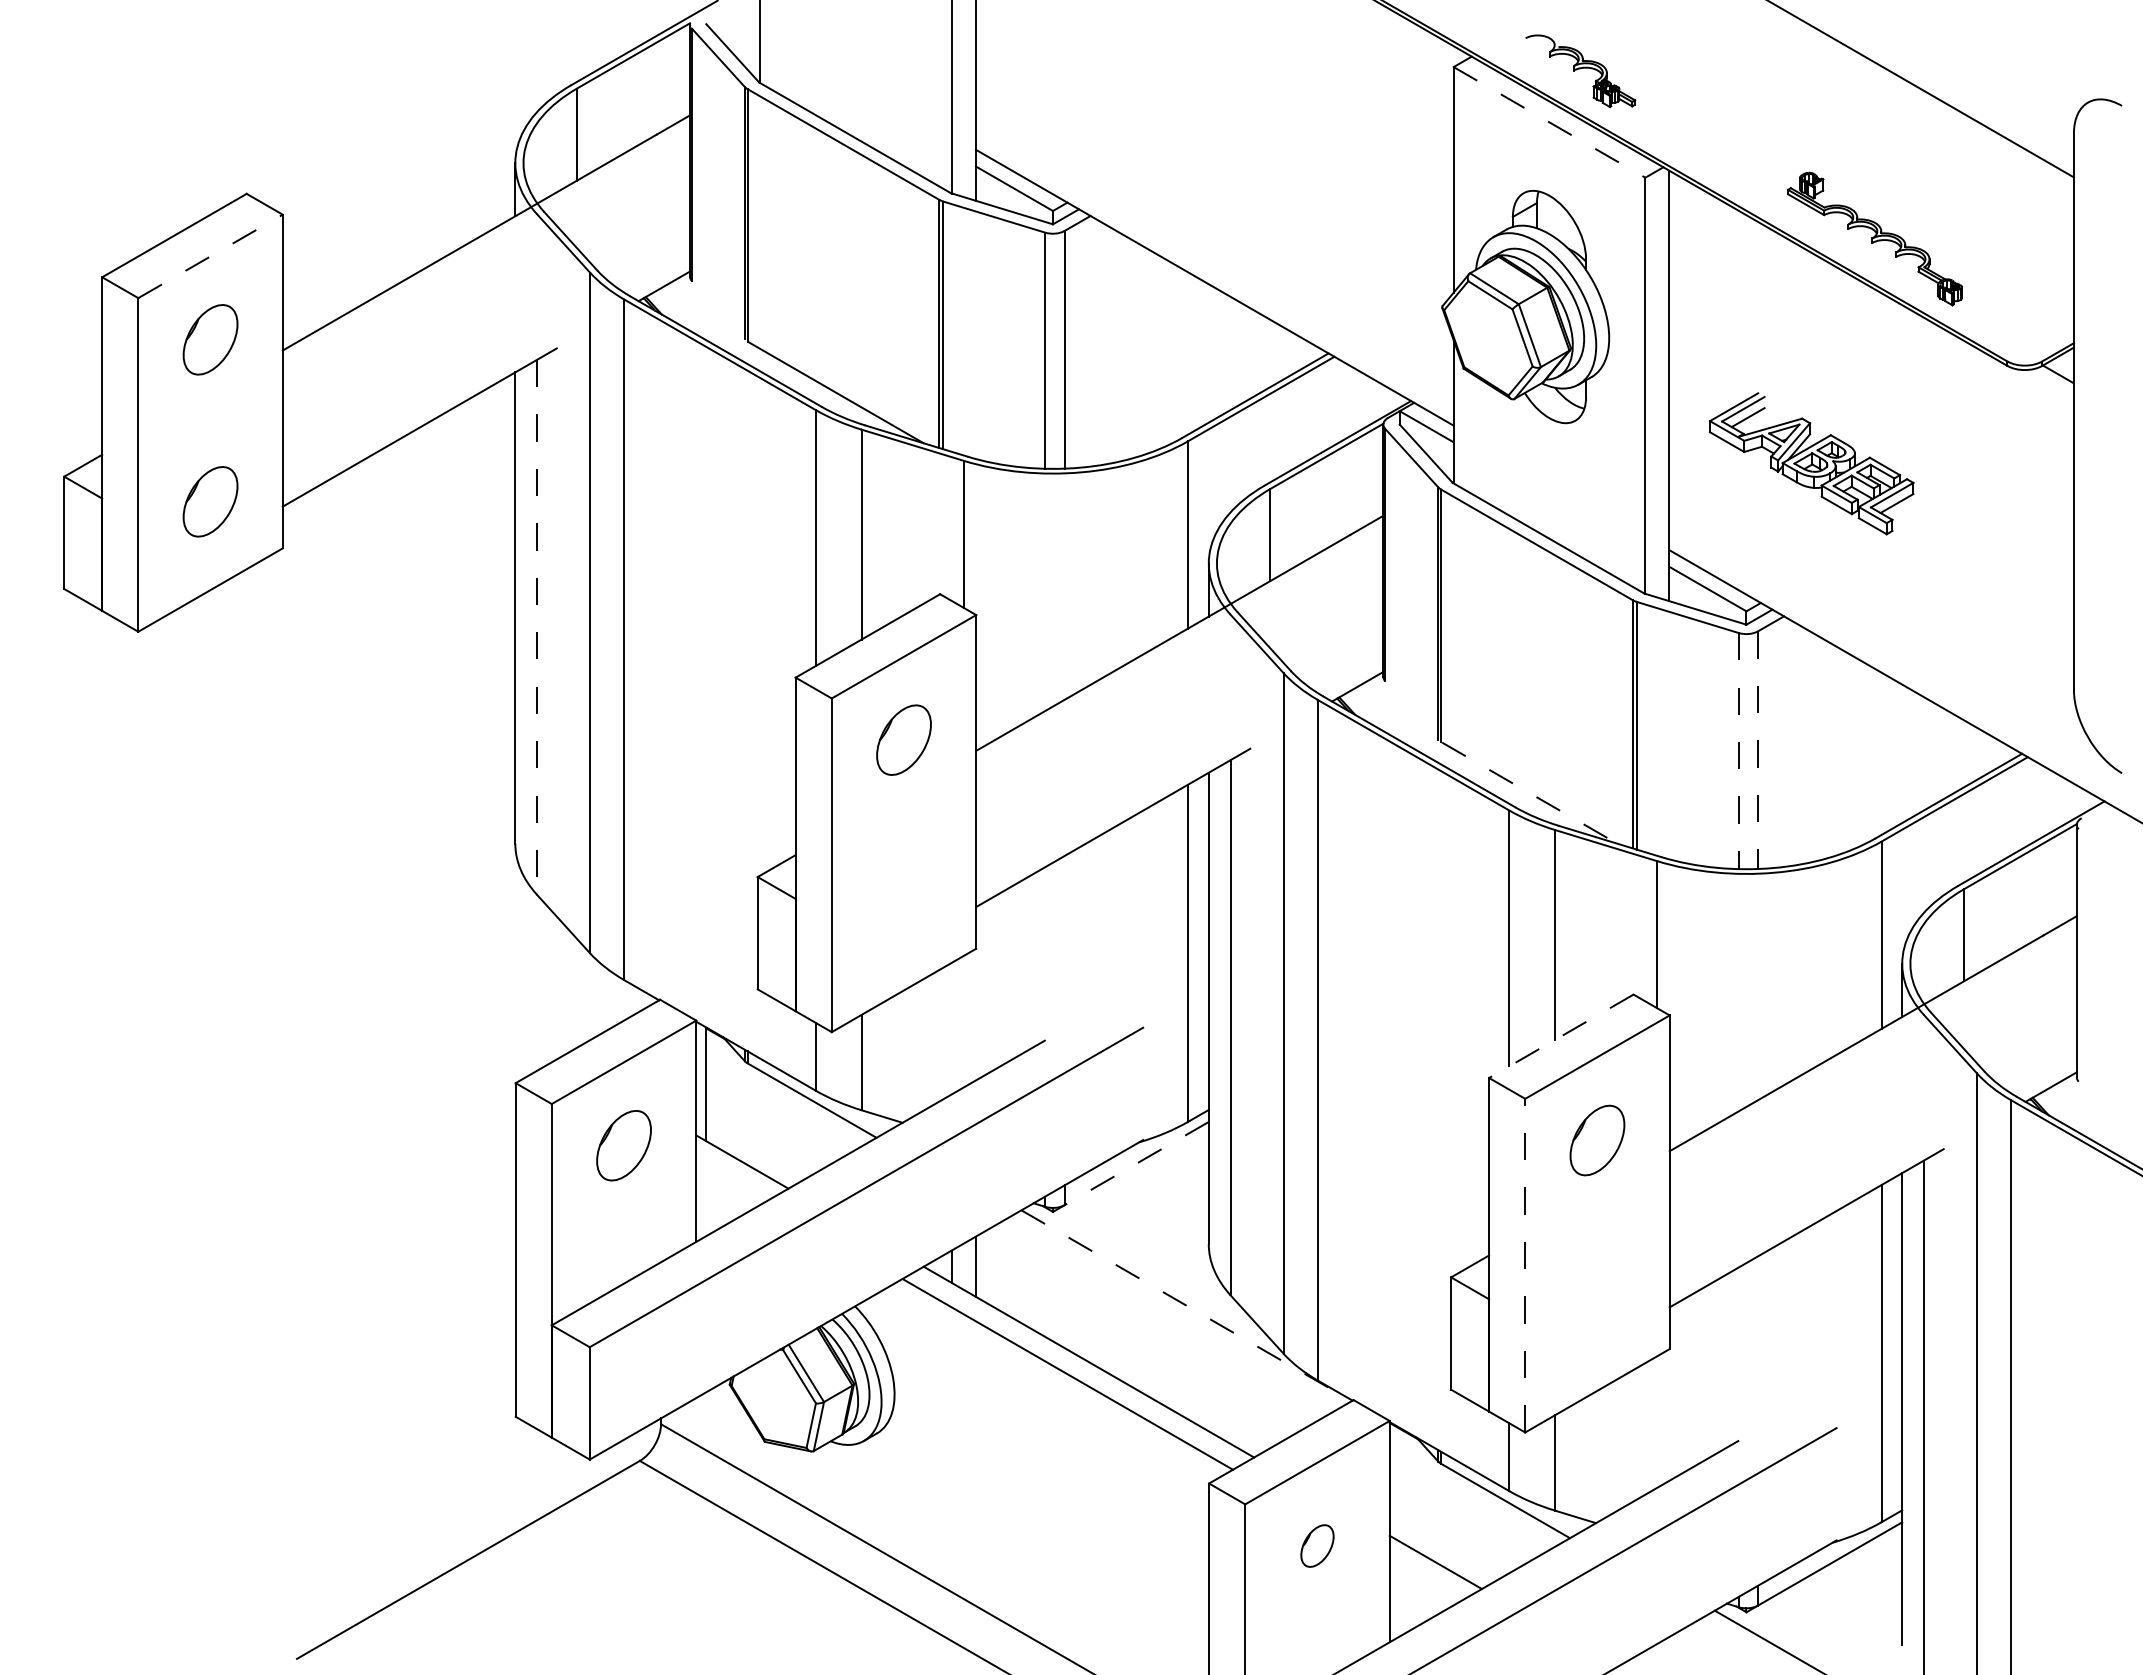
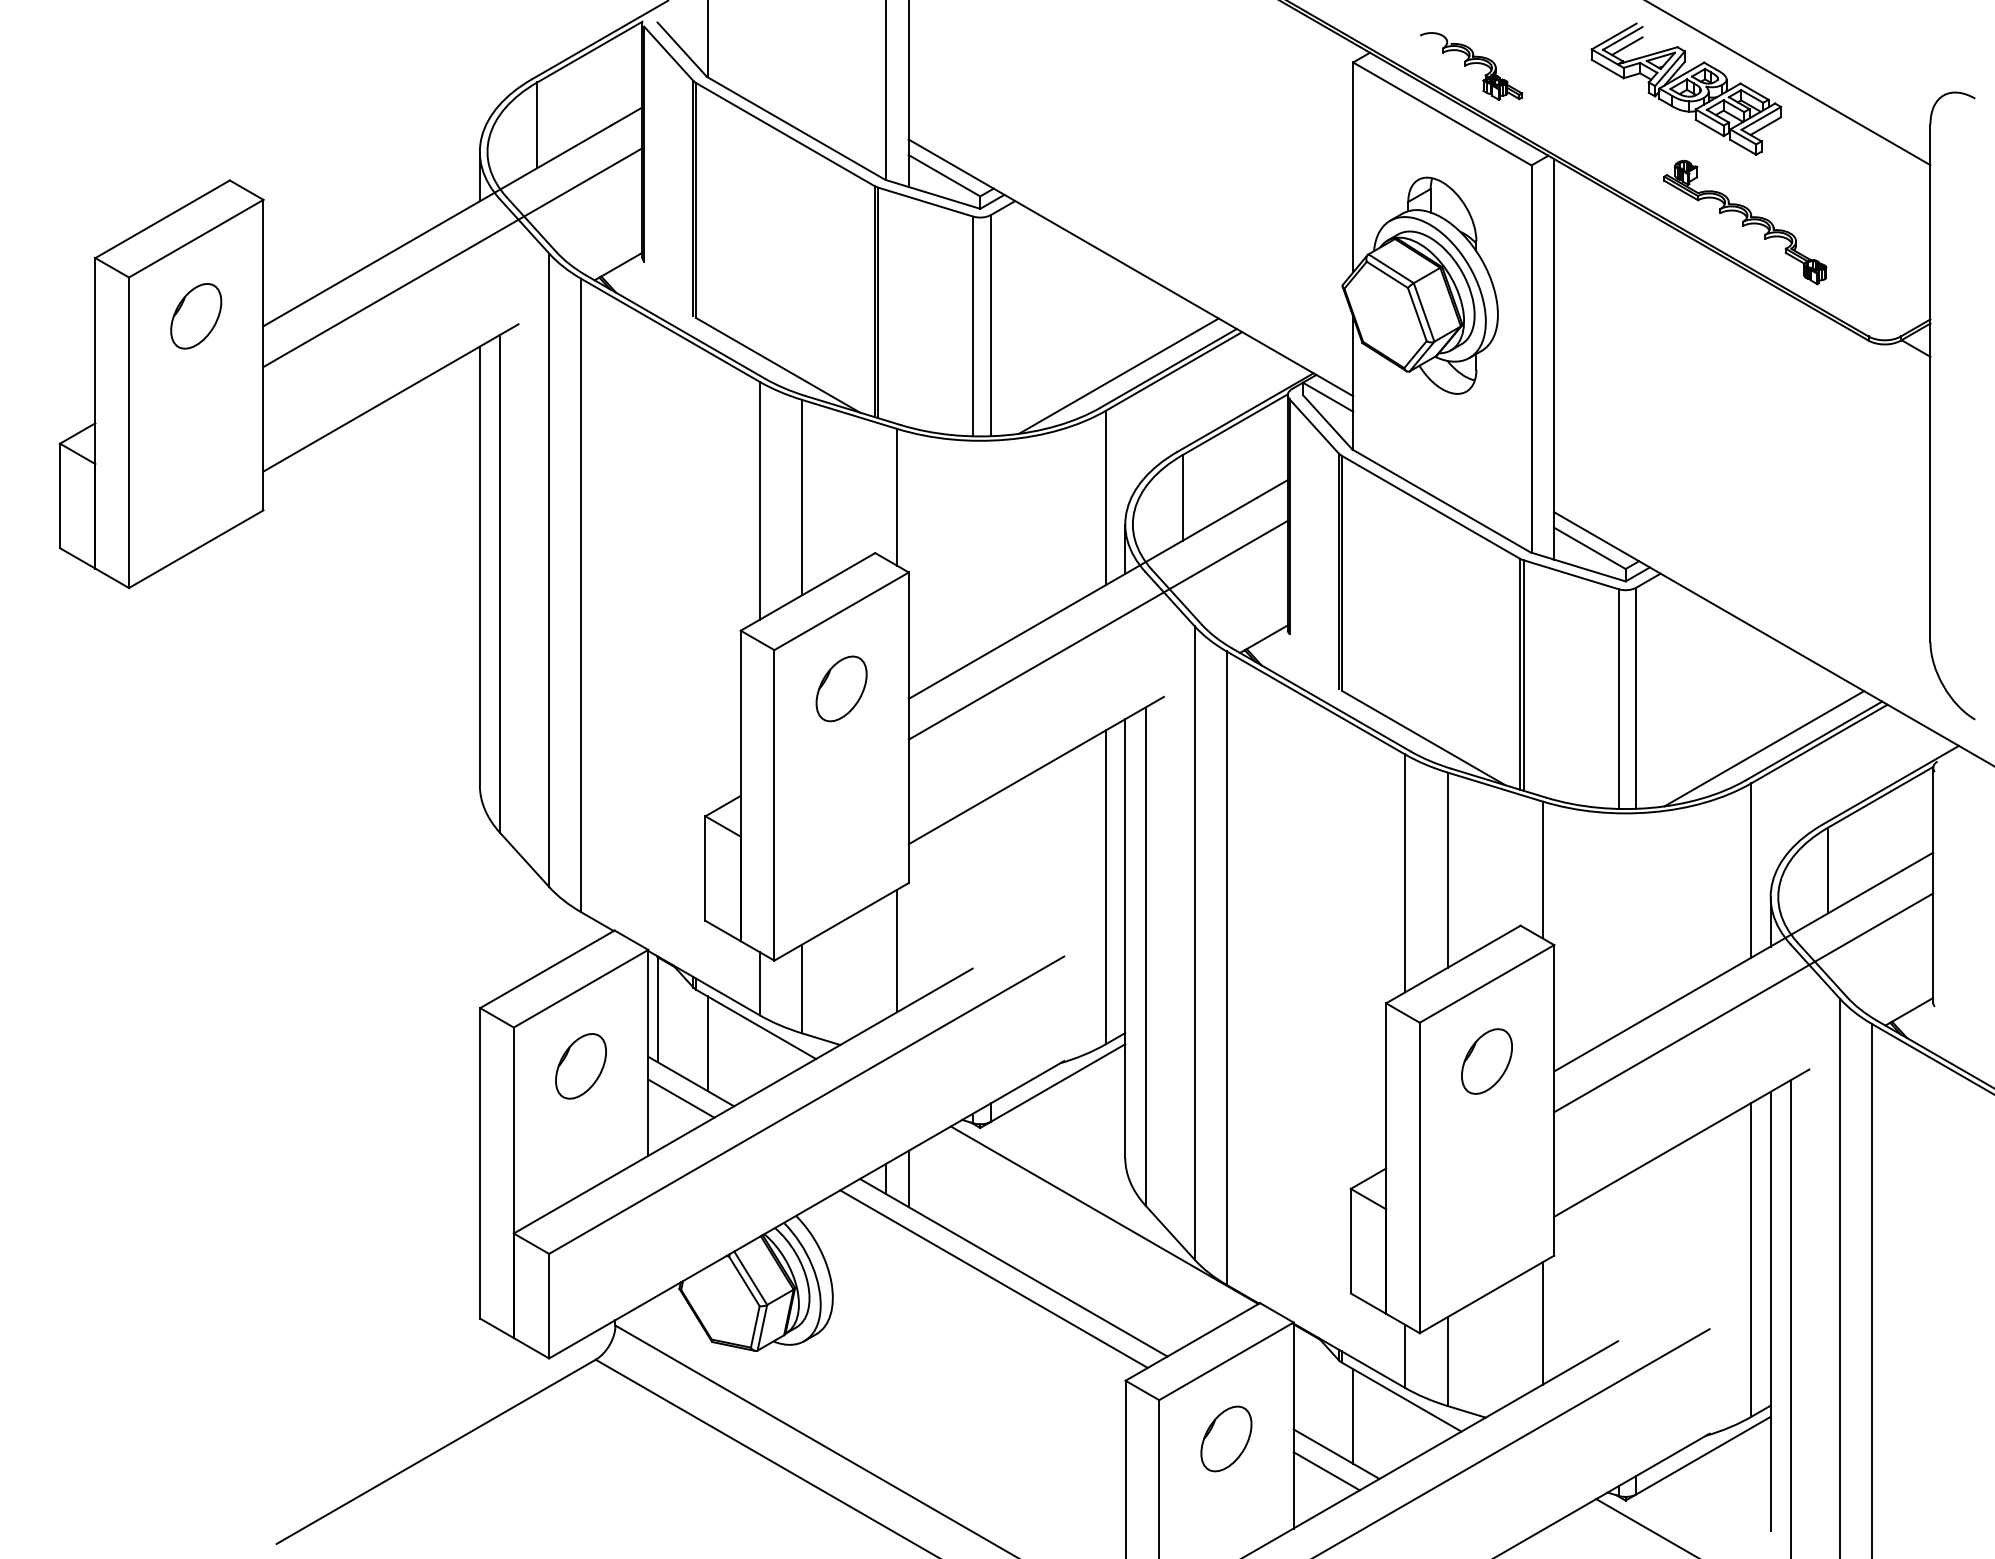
line: (1549, 122) -> (1442, 114), dashed -> solid
line: (211, 256) -> (197, 238), dashed -> solid
line: (485, 276) -> (452, 257), added
line: (1201, 404) -> (1118, 376), added
part: (1811, 463) -> (1686, 88), moved
part: (210, 501) -> (196, 466), removed
line: (537, 627) -> (500, 584), dashed -> solid
line: (1179, 676) -> (1098, 629), added
line: (1758, 750) -> (1636, 698), dashed -> solid
line: (1738, 751) -> (1618, 699), dashed -> solid
line: (1530, 793) -> (1424, 738), dashed -> solid
line: (1895, 804) -> (1764, 748), added
line: (963, 1021) -> (896, 950), added
line: (1560, 1036) -> (1452, 964), dashed -> solid
line: (1872, 1077) -> (1742, 1002), added
line: (760, 1121) -> (708, 1043), added
line: (1136, 1163) -> (1057, 1082), dashed -> solid
line: (731, 1179) -> (681, 1097), added
line: (1525, 1265) -> (1420, 1177), dashed -> solid
line: (1186, 1305) -> (1104, 1215), dashed -> solid
line: (1657, 1421) -> (1542, 1323), added
line: (1453, 1521) -> (1353, 1416), added
part: (1317, 1545) -> (1226, 1438), size x1.67
line: (1424, 1580) -> (1326, 1471), added

